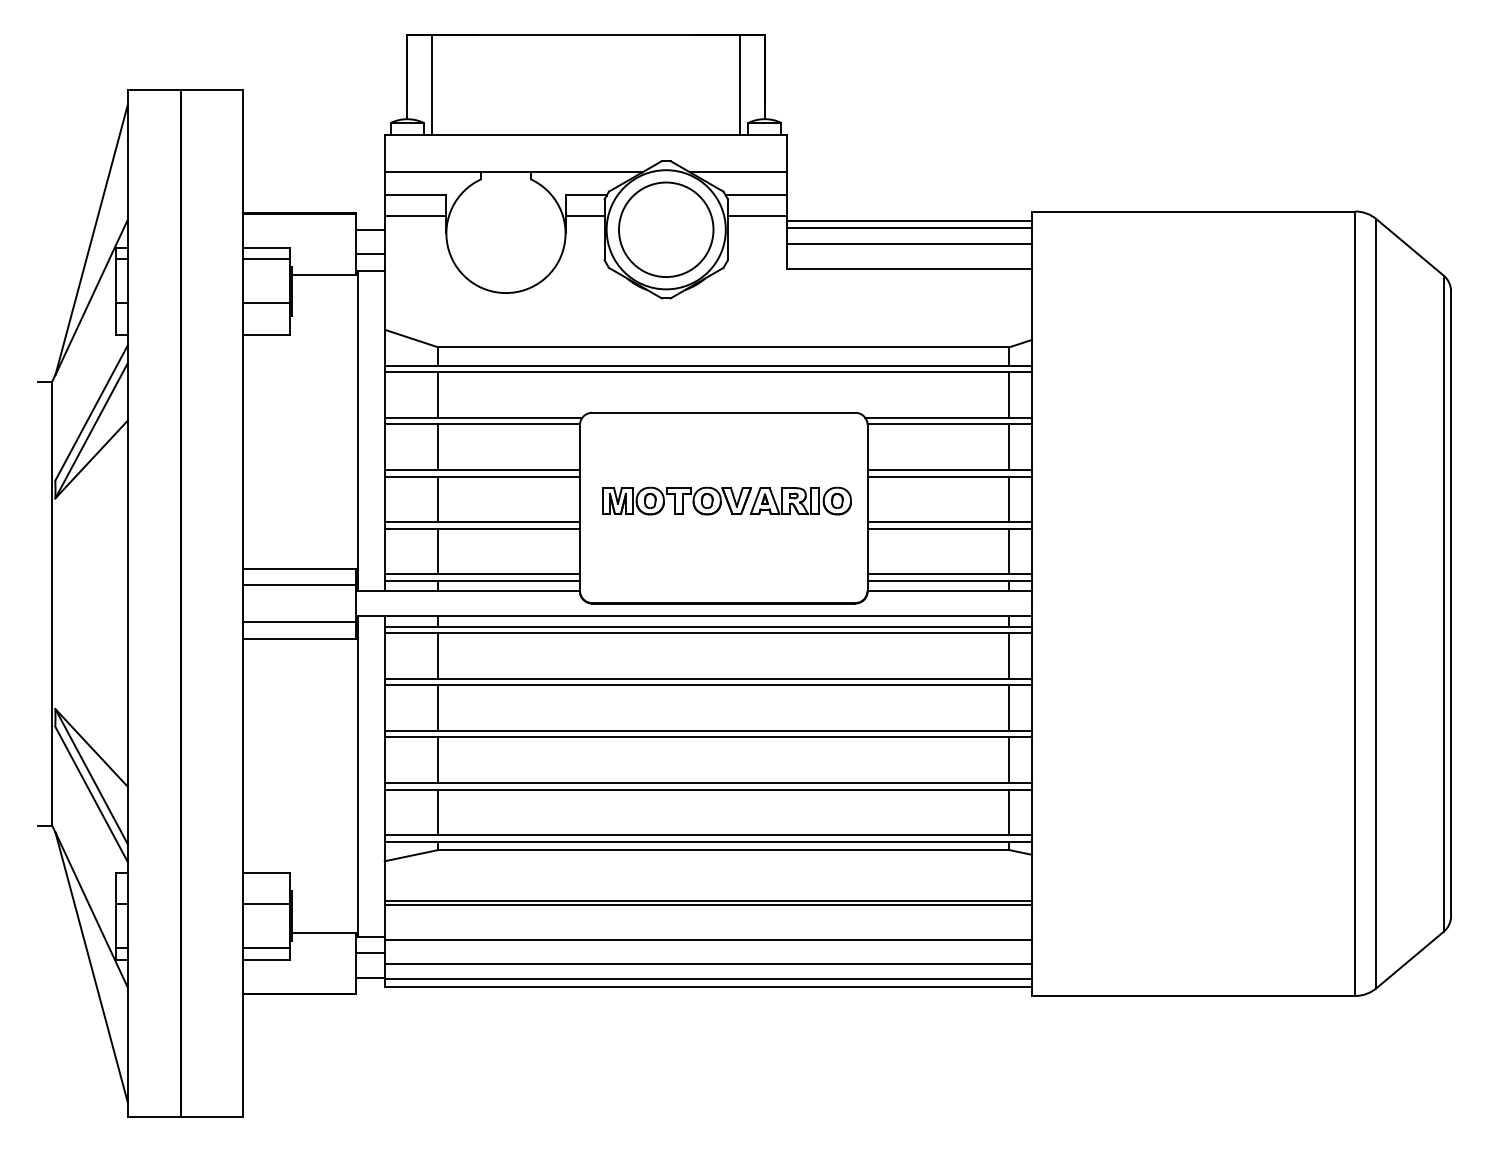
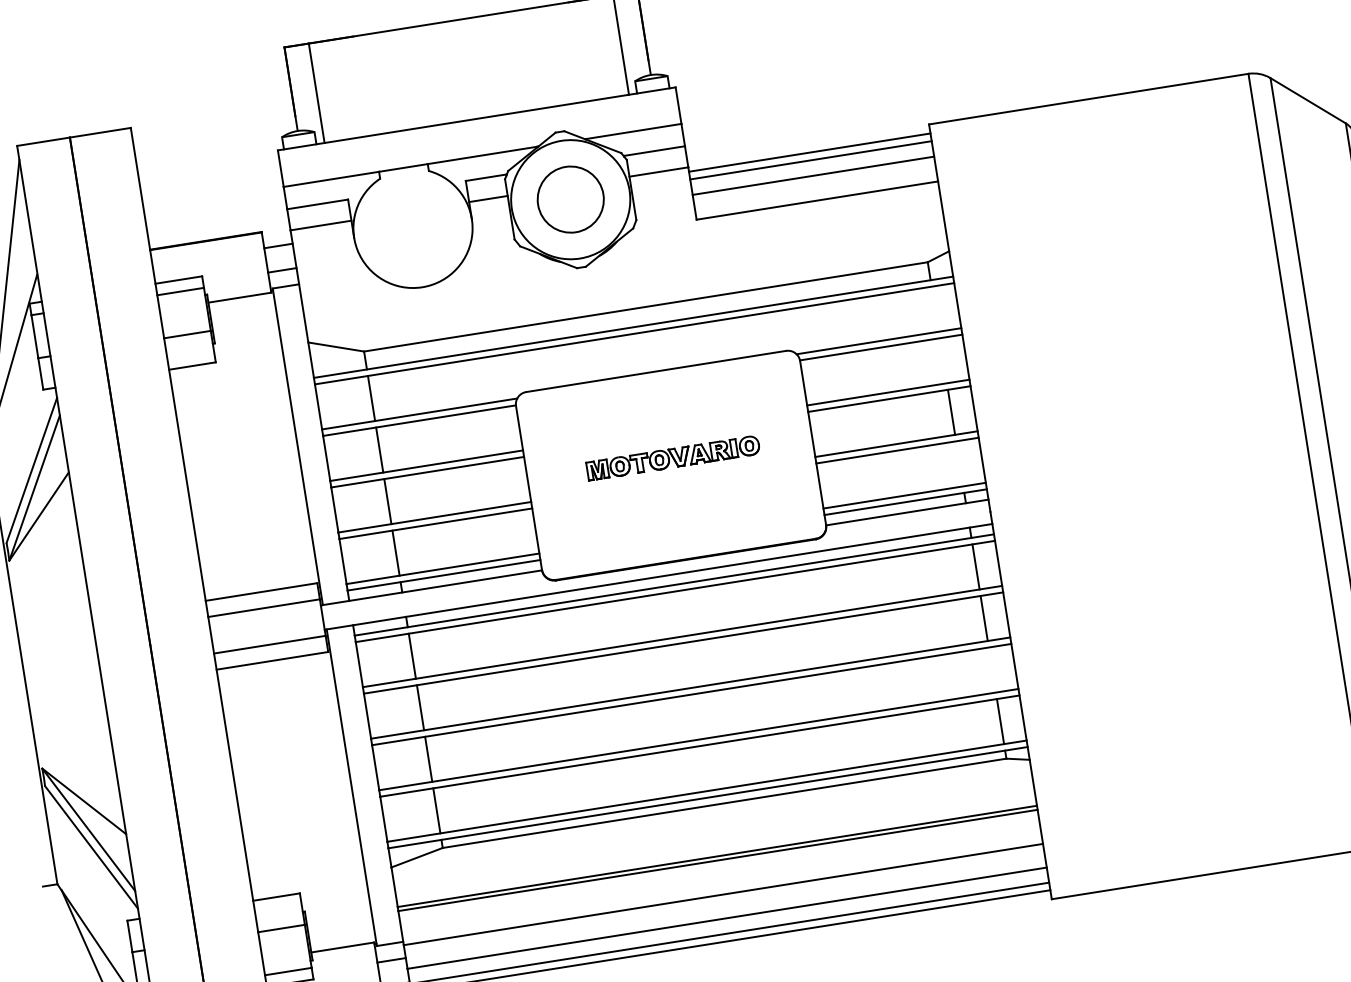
circle: (666, 229) -> (570, 199), size x0.7
line: (1009, 394) -> (935, 308), removed
line: (1009, 446) -> (943, 360), removed
part: (726, 500) -> (672, 457), size x0.7
line: (1009, 551) -> (960, 463), removed
line: (1009, 760) -> (992, 670), removed

